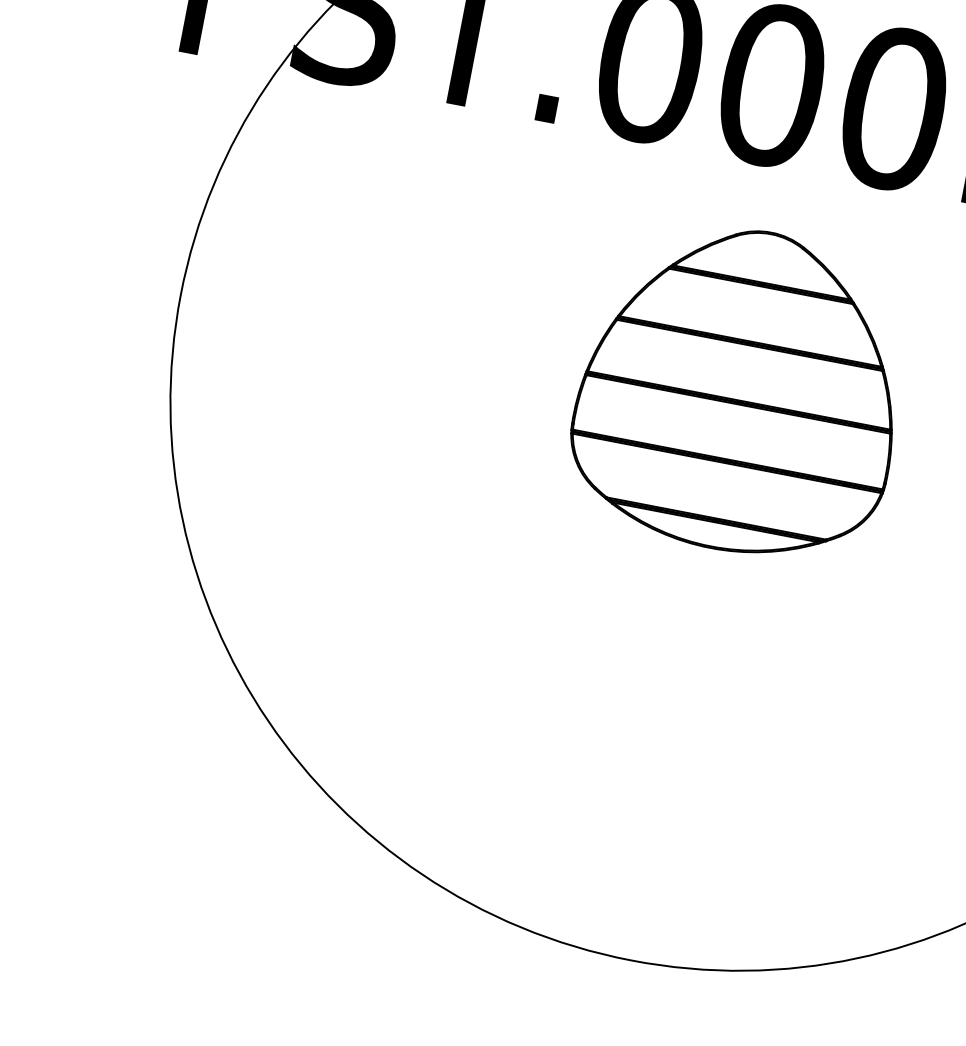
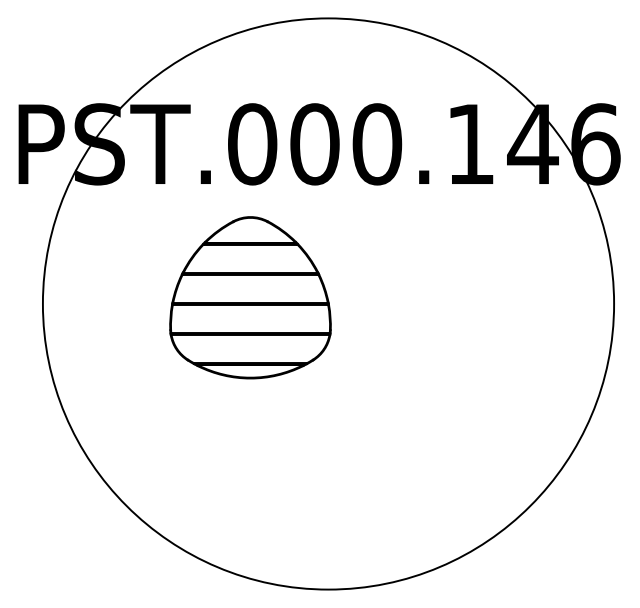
part: (741, 389) -> (250, 297), moved

